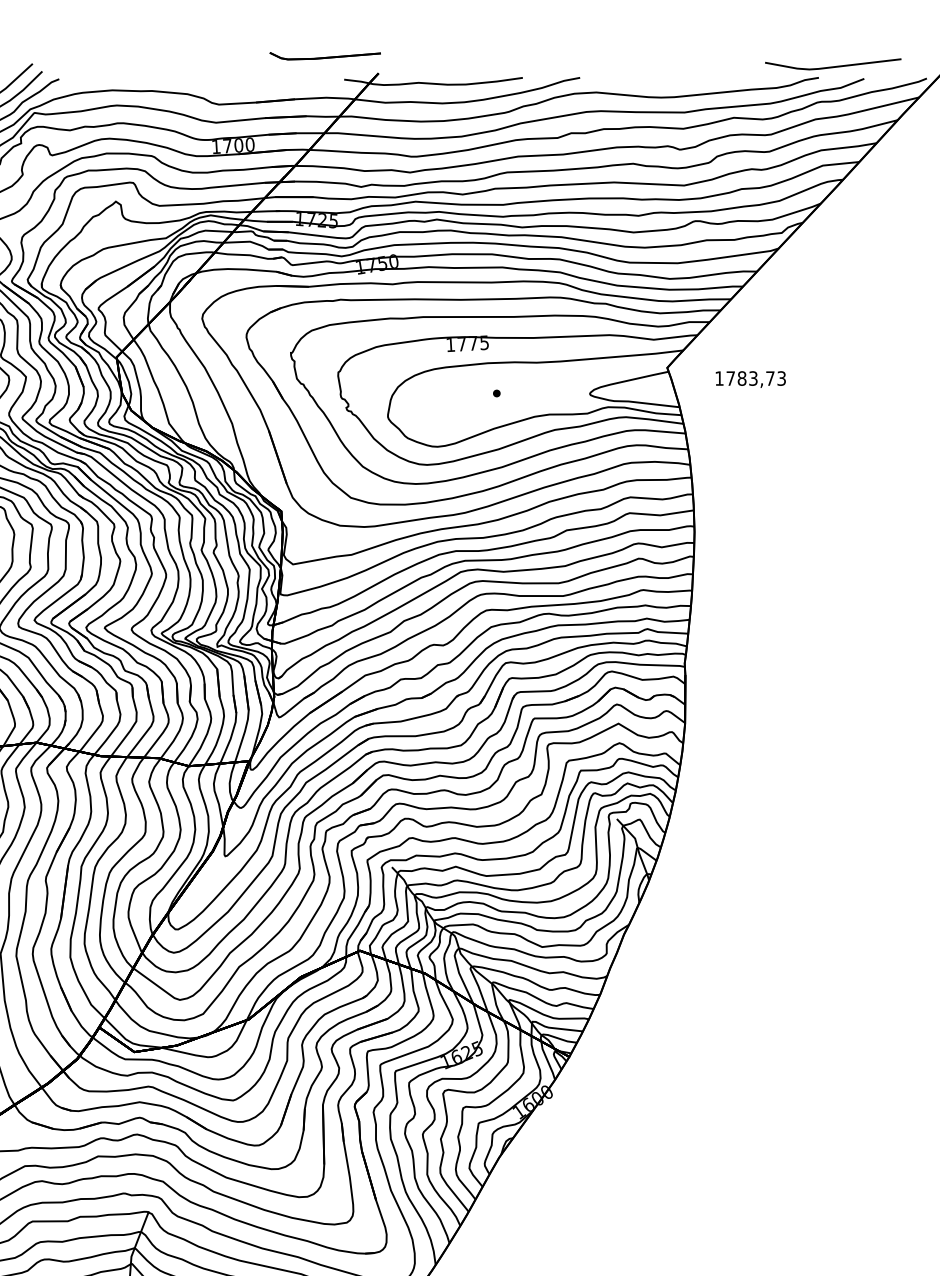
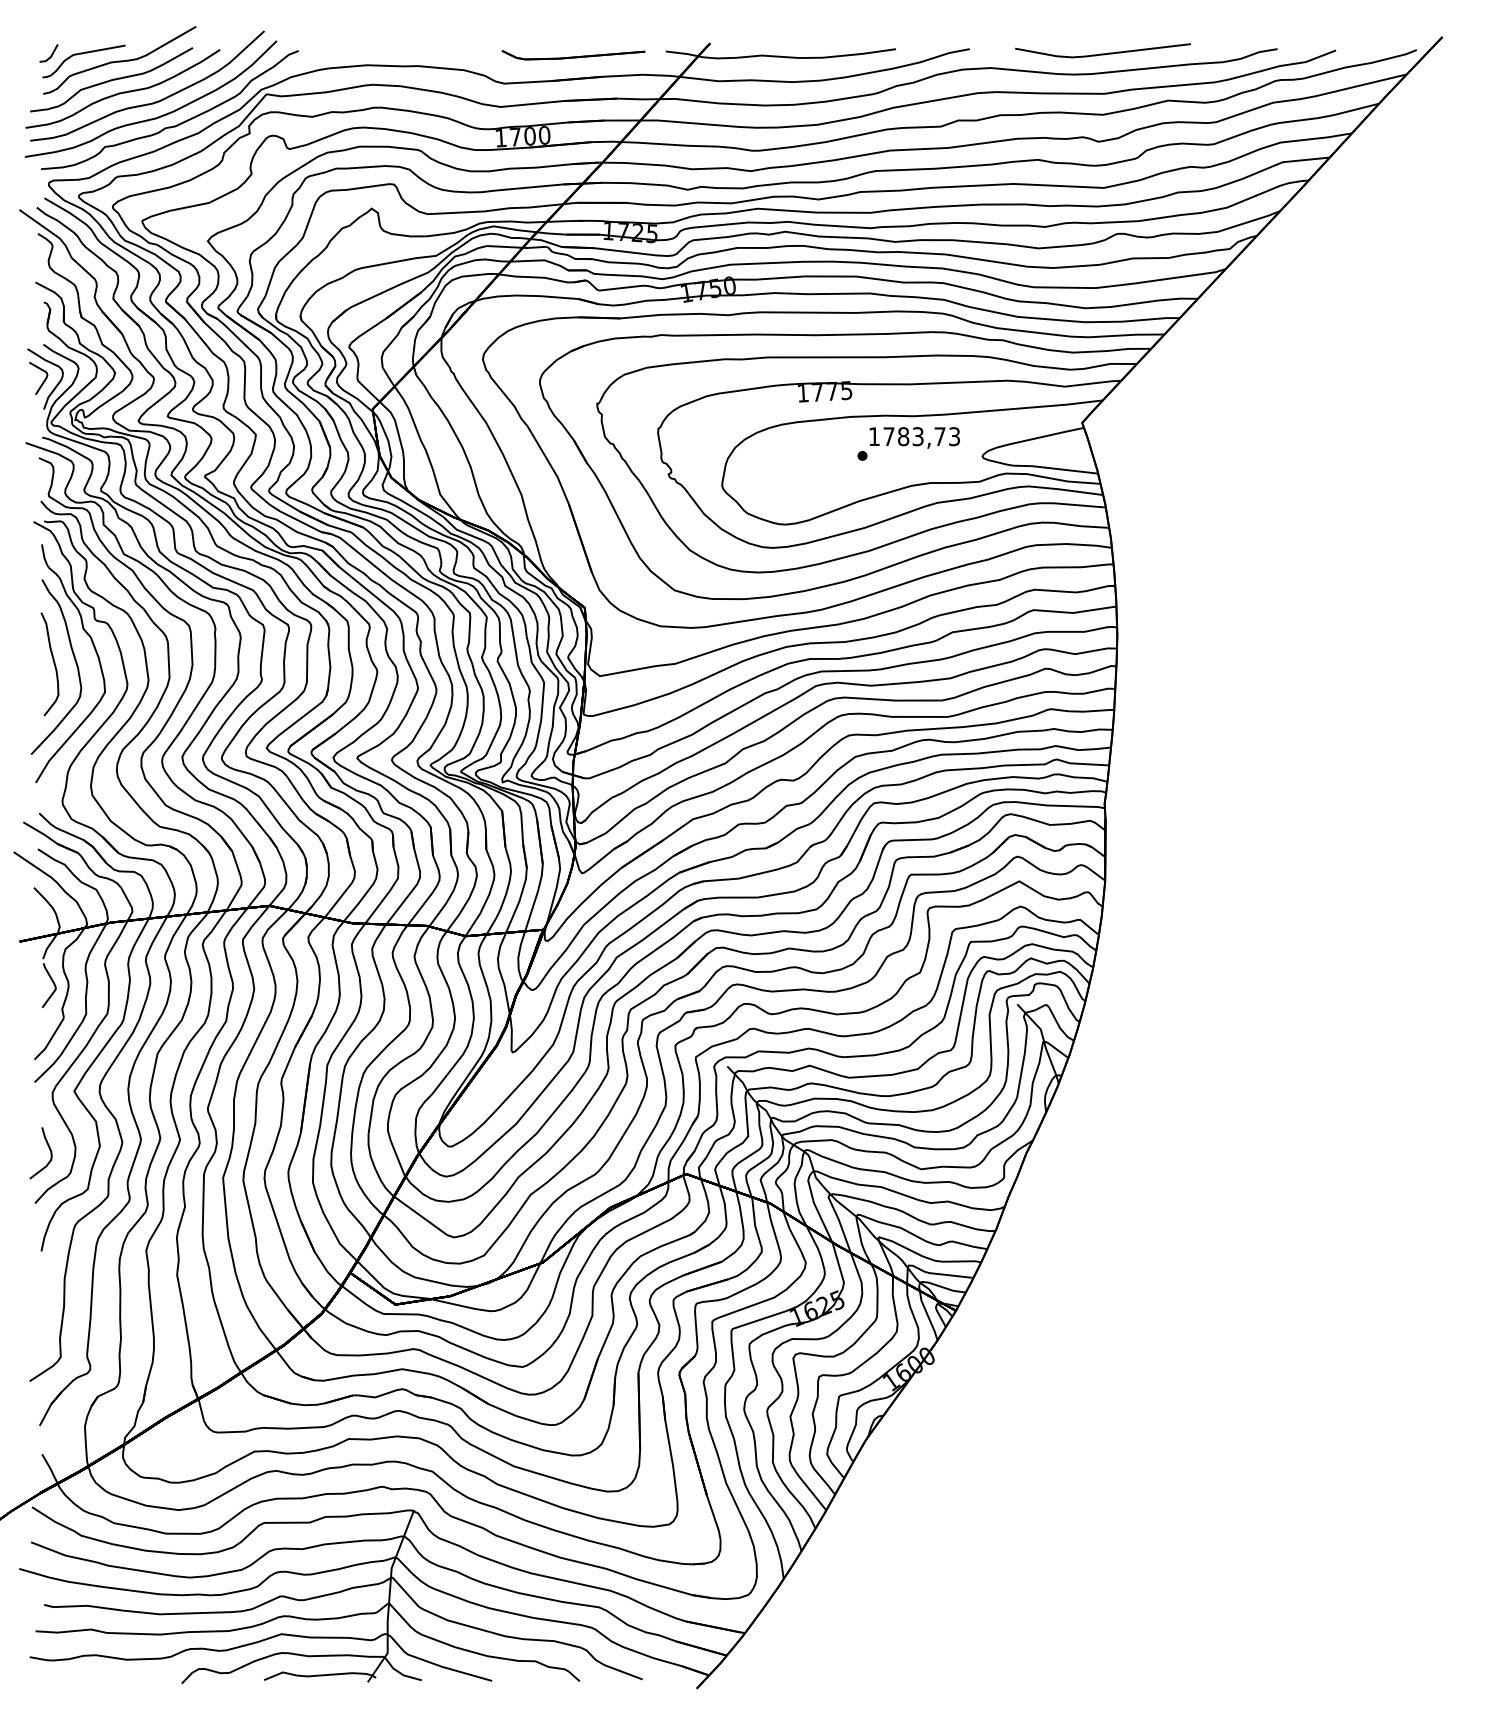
part: (325, 56) -> (573, 55), moved
line: (832, 66) -> (1102, 53), moved
text: (750, 379) -> (914, 437), moved

